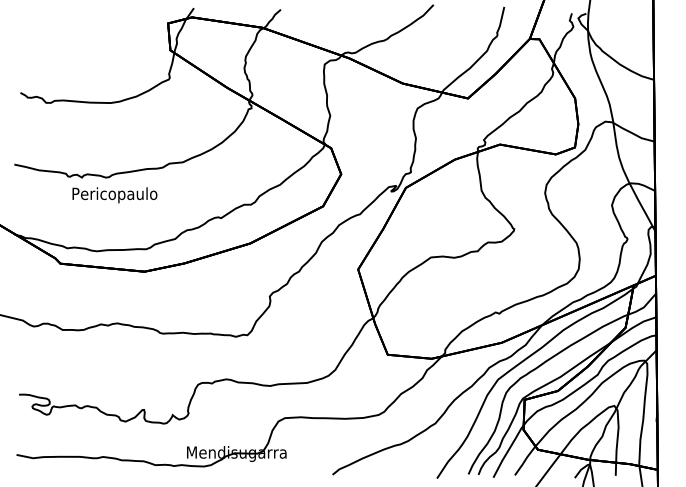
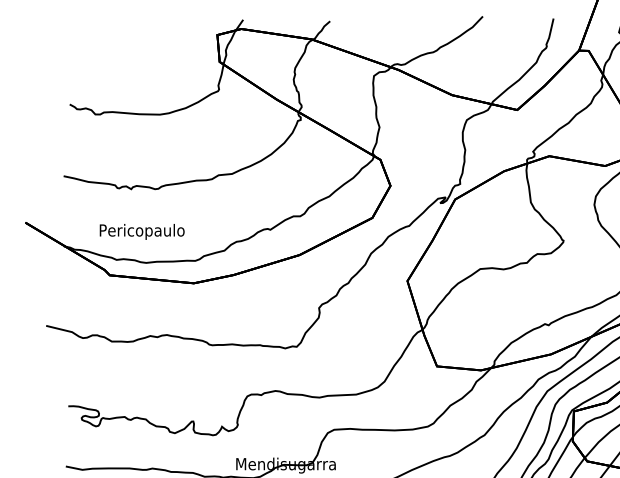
text: (114, 195) -> (141, 232), moved

